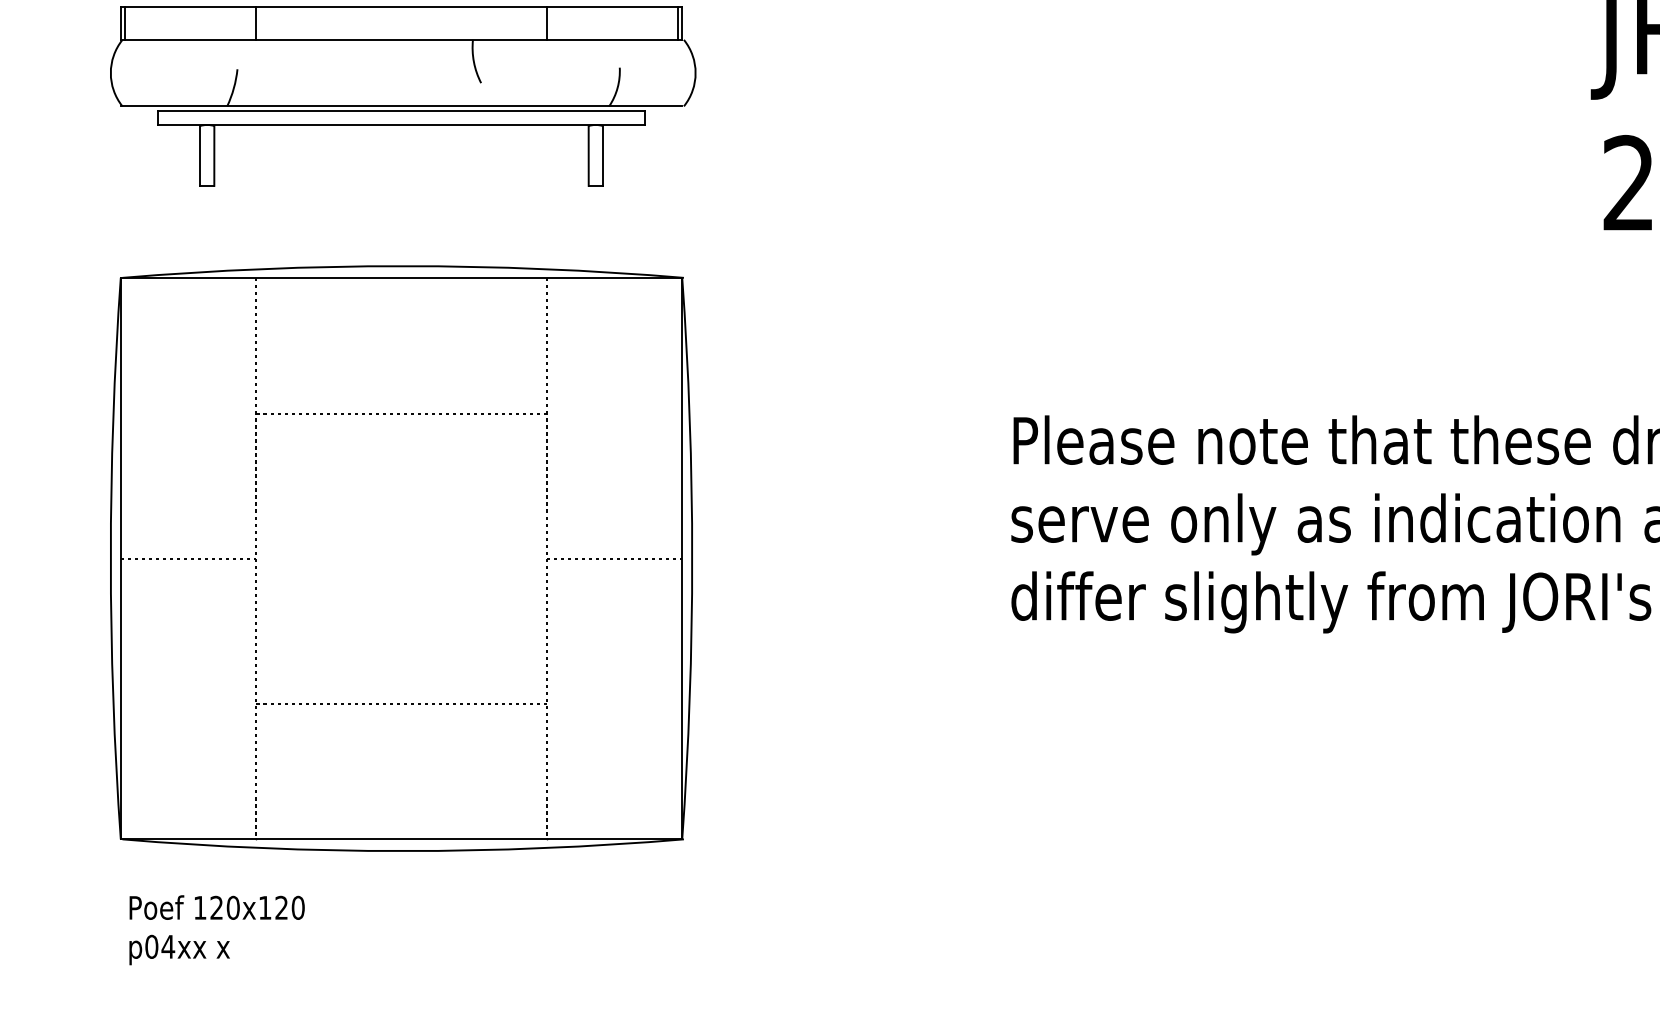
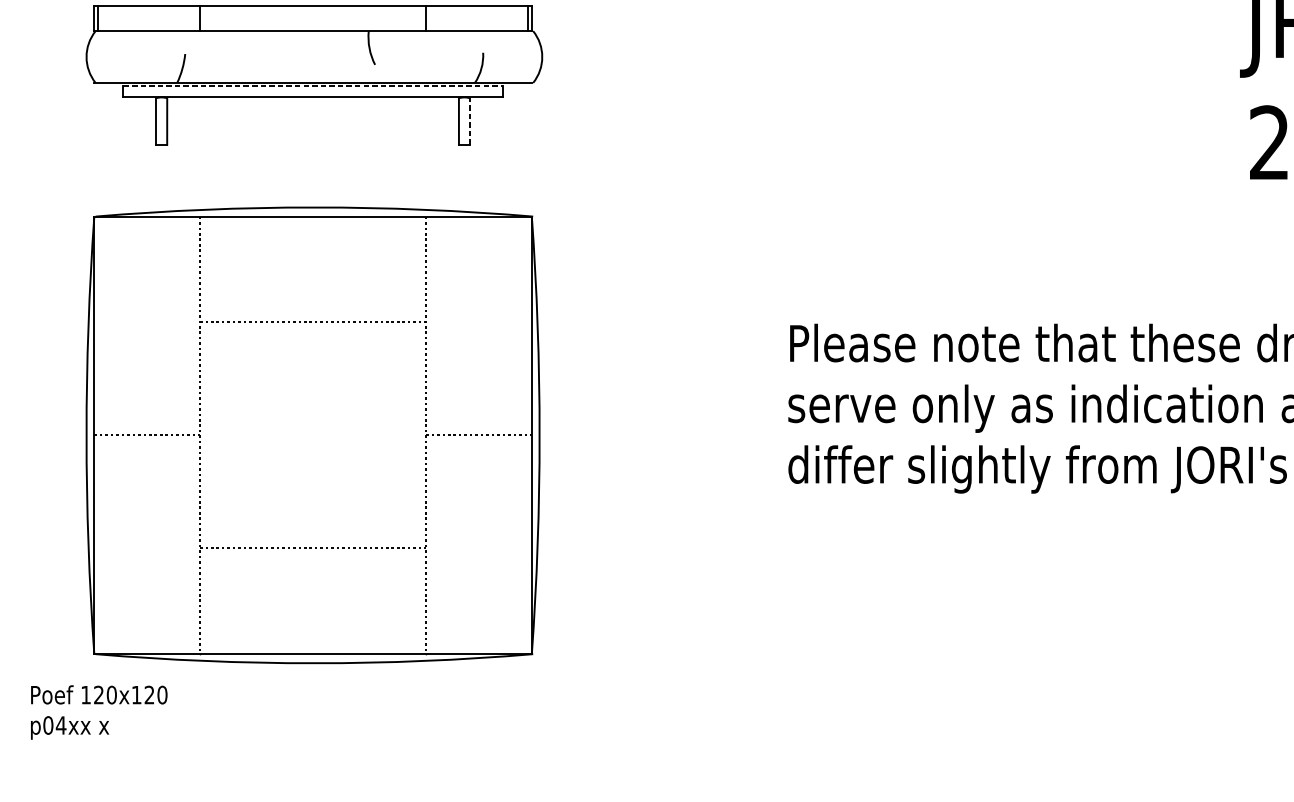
line: (402, 110) -> (313, 86), solid -> dashed
line: (602, 156) -> (469, 122), solid -> dashed
text: (216, 930) -> (98, 712), moved

